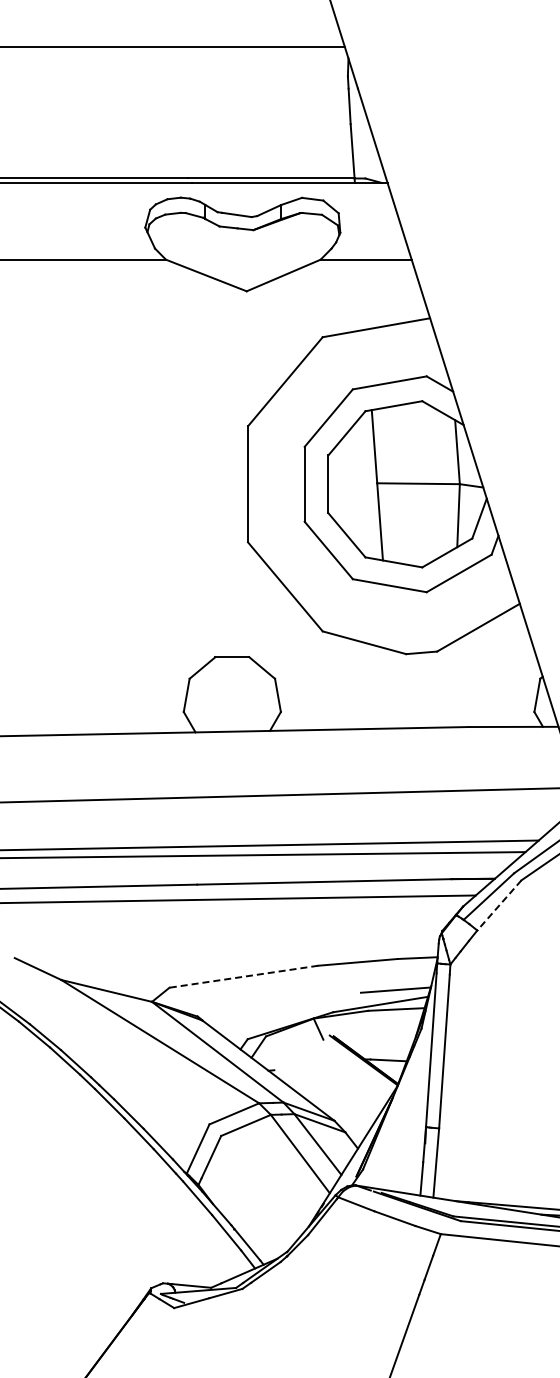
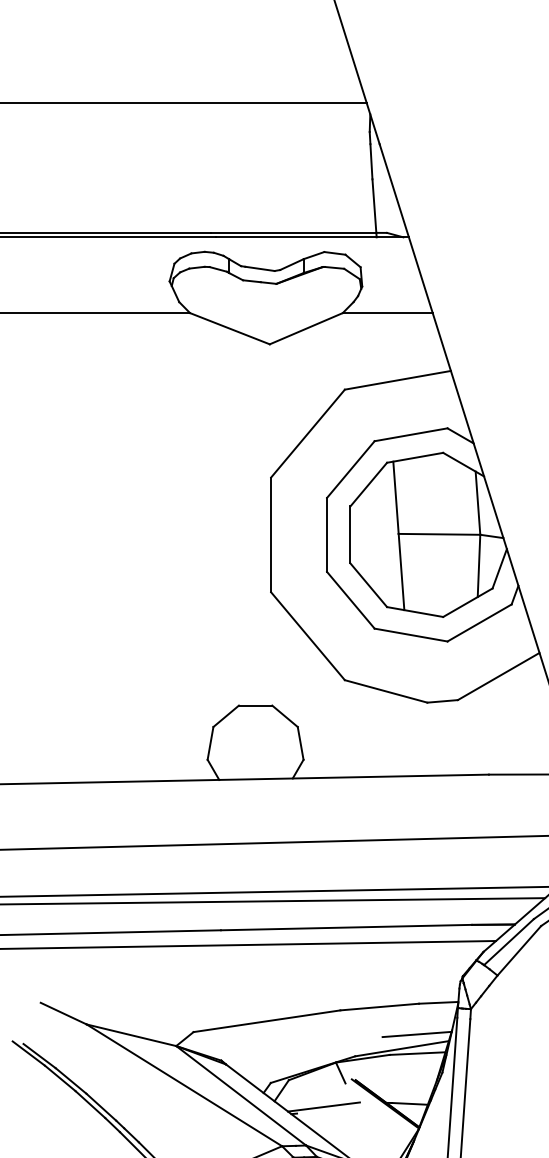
line: (499, 905) -> (519, 950), dashed -> solid
line: (243, 976) -> (266, 1021), dashed -> solid
line: (301, 1063) -> (323, 1106), added

